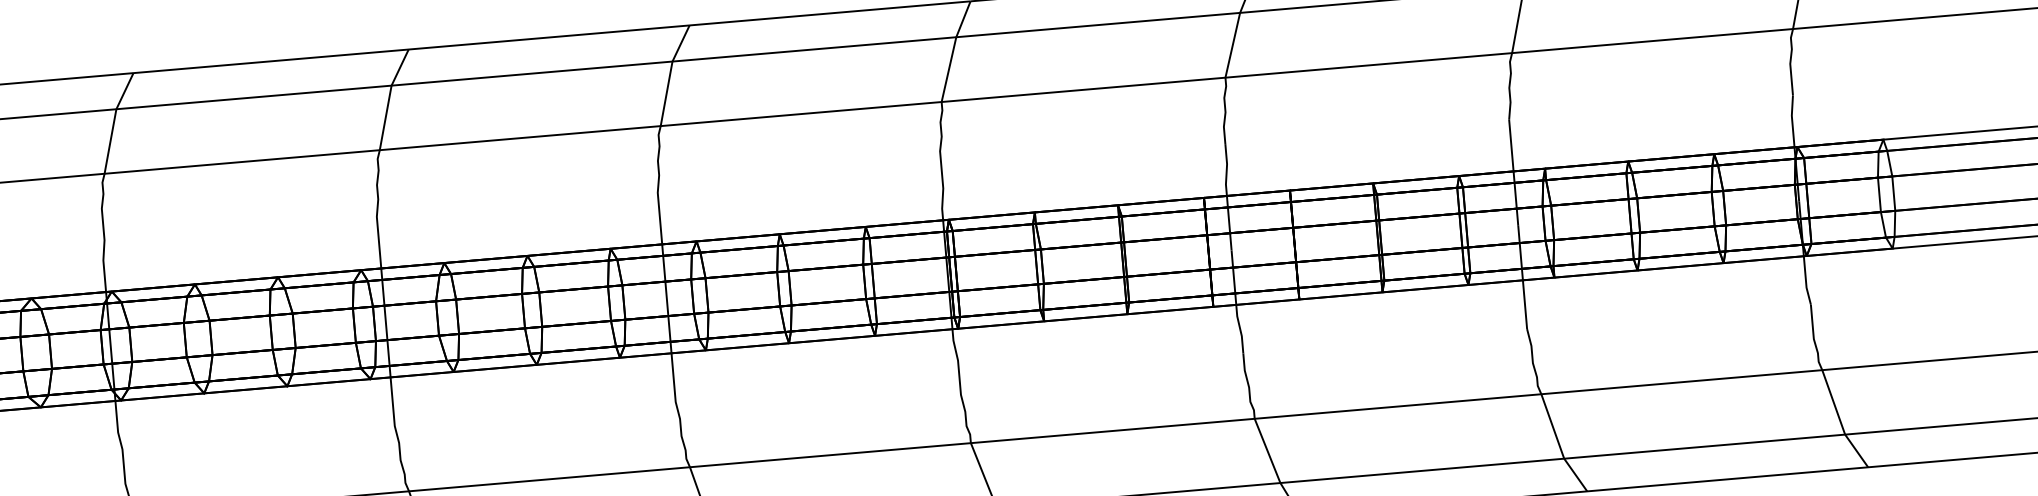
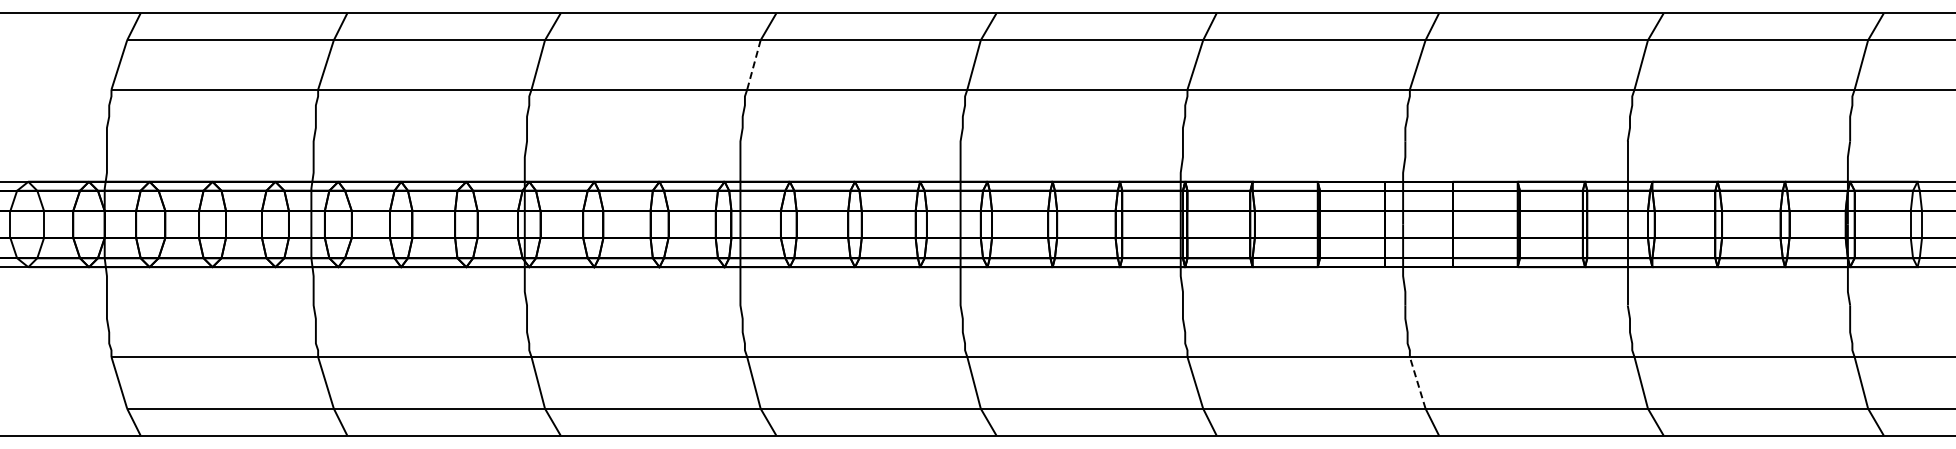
line: (385, 118) -> (753, 65), solid -> dashed
line: (1267, 450) -> (1417, 382), solid -> dashed

